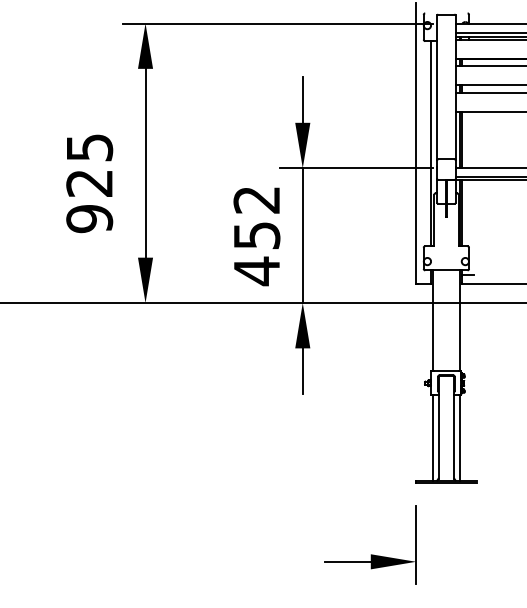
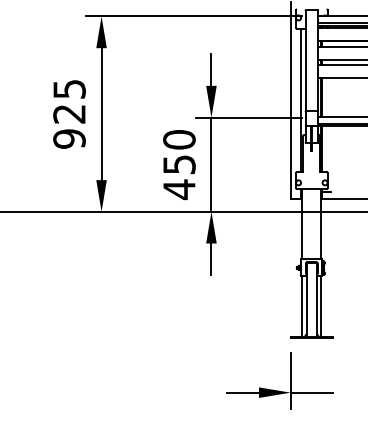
text: (89, 183) -> (69, 114), moved
text: (257, 199) -> (179, 139), 452 -> 450
line: (445, 561) -> (311, 392), added

